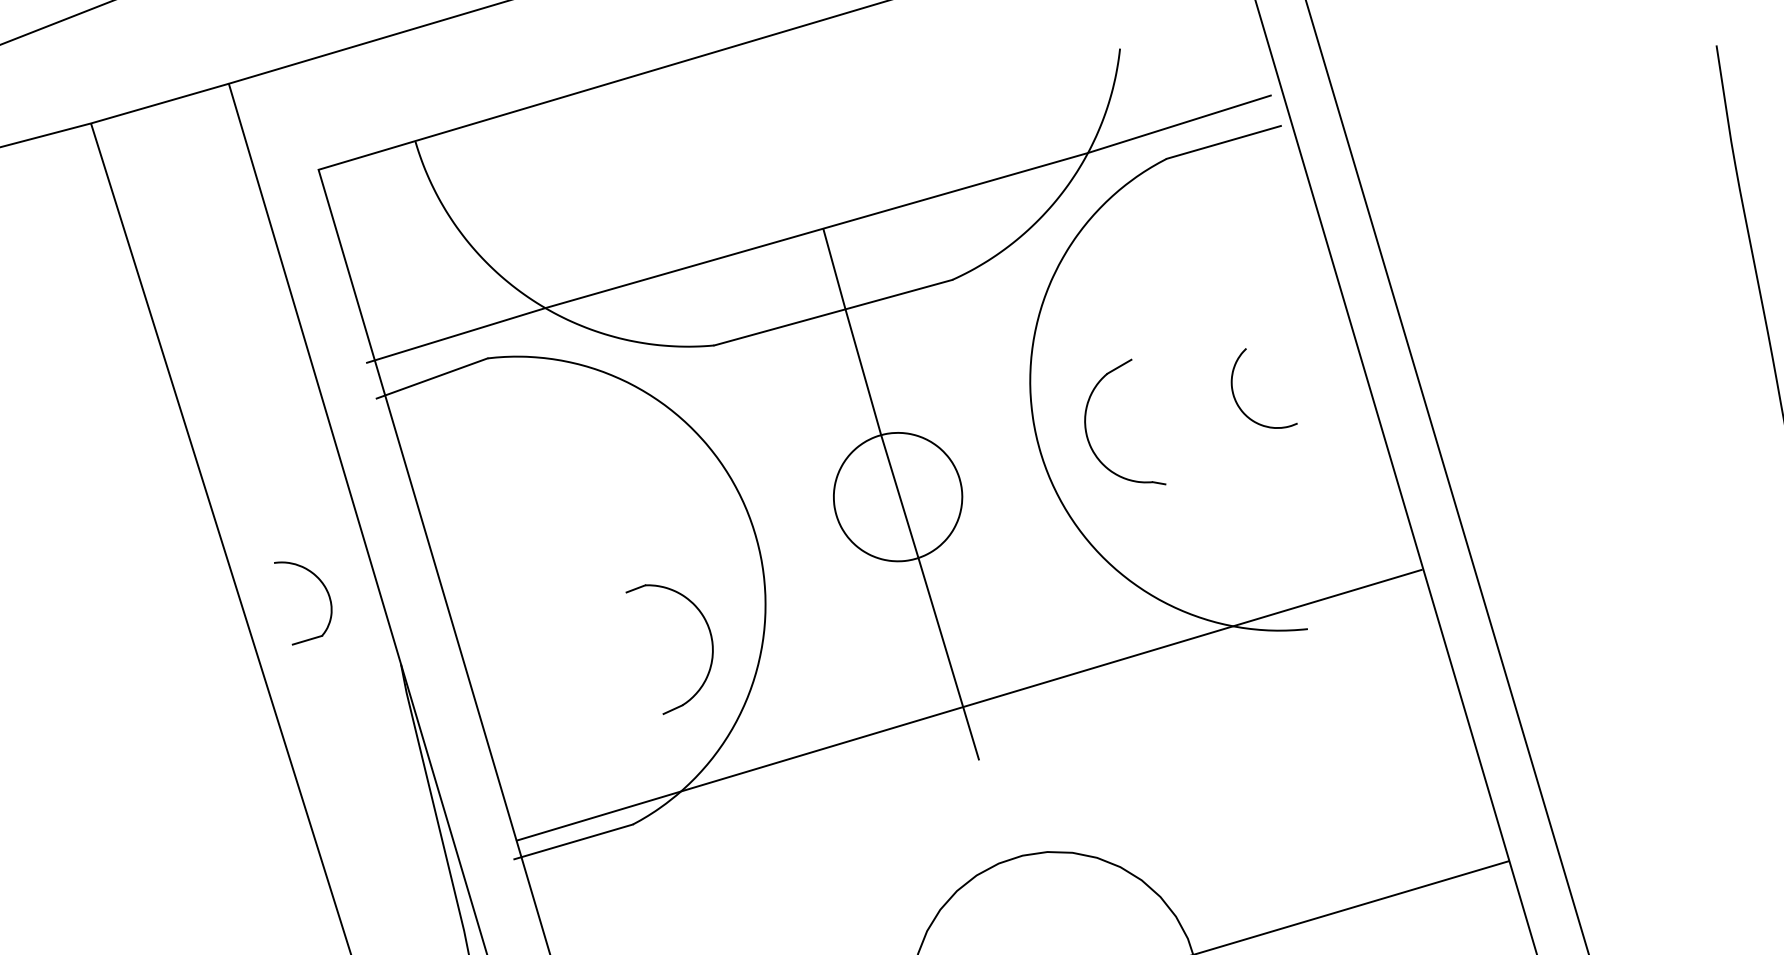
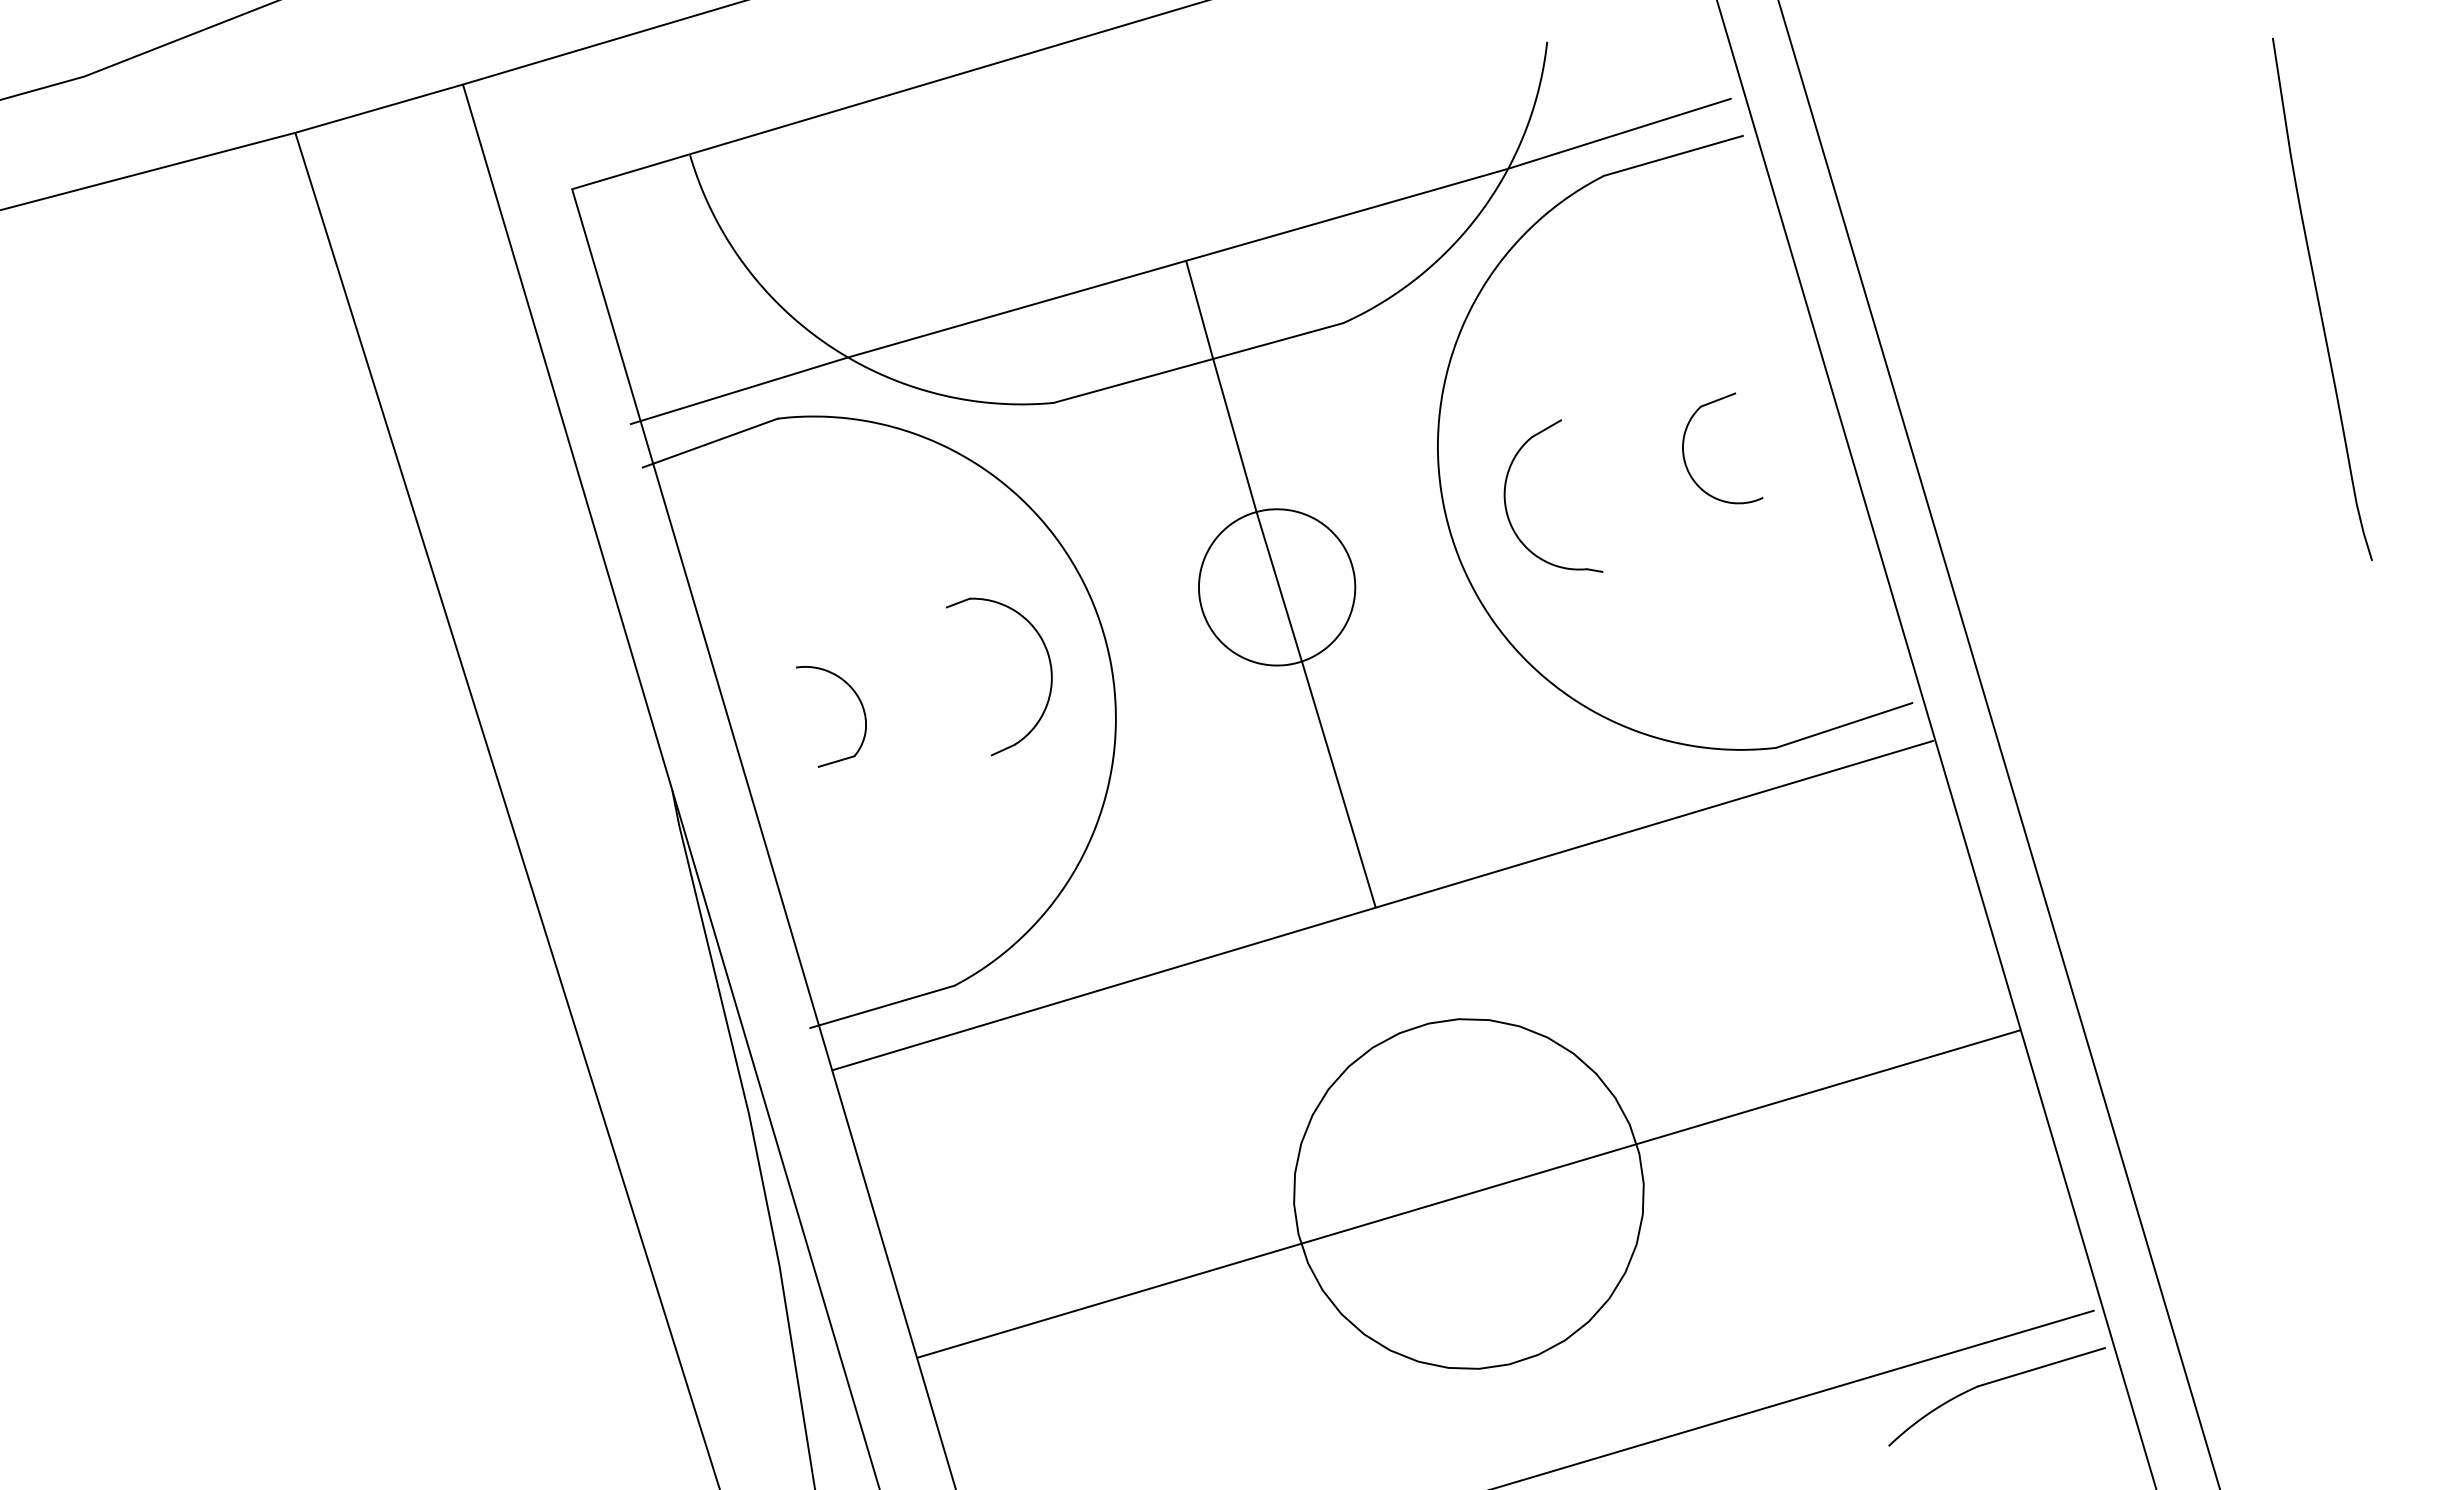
line: (1260, 342) -> (1717, 399), added
part: (327, 595) -> (861, 706), moved
line: (1363, 610) -> (1843, 725), added
part: (711, 648) -> (1050, 675), moved
line: (969, 705) -> (1382, 905), moved

